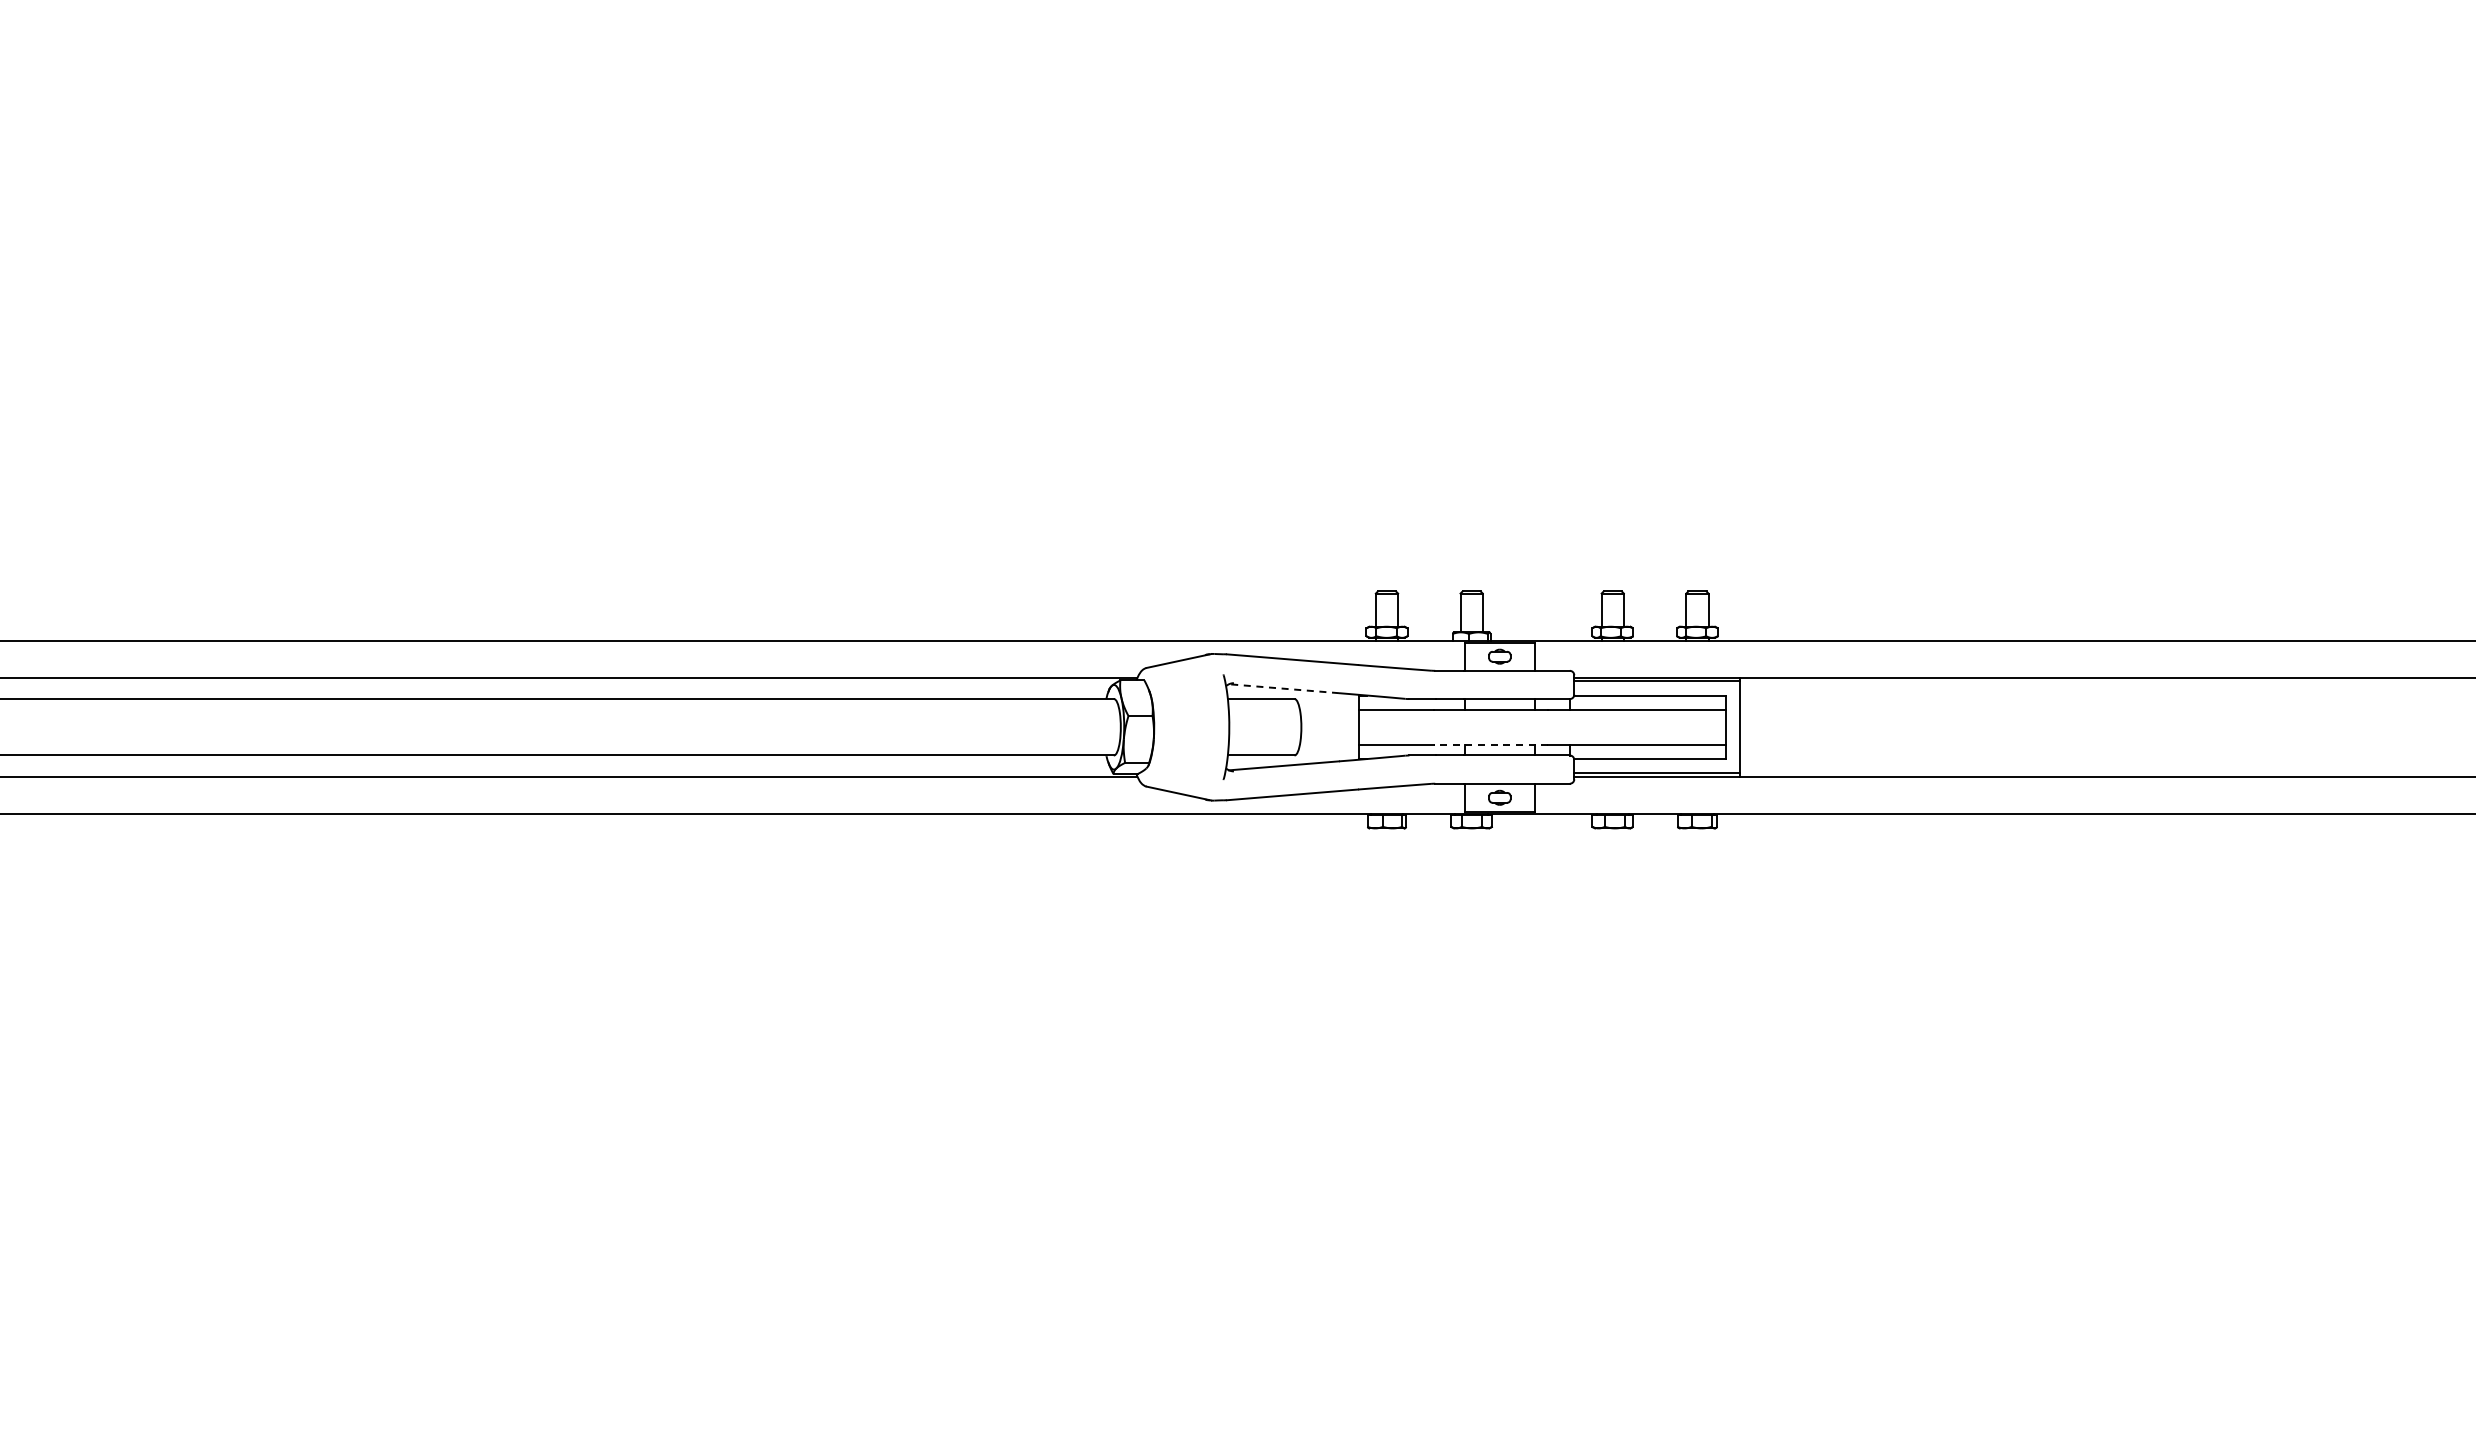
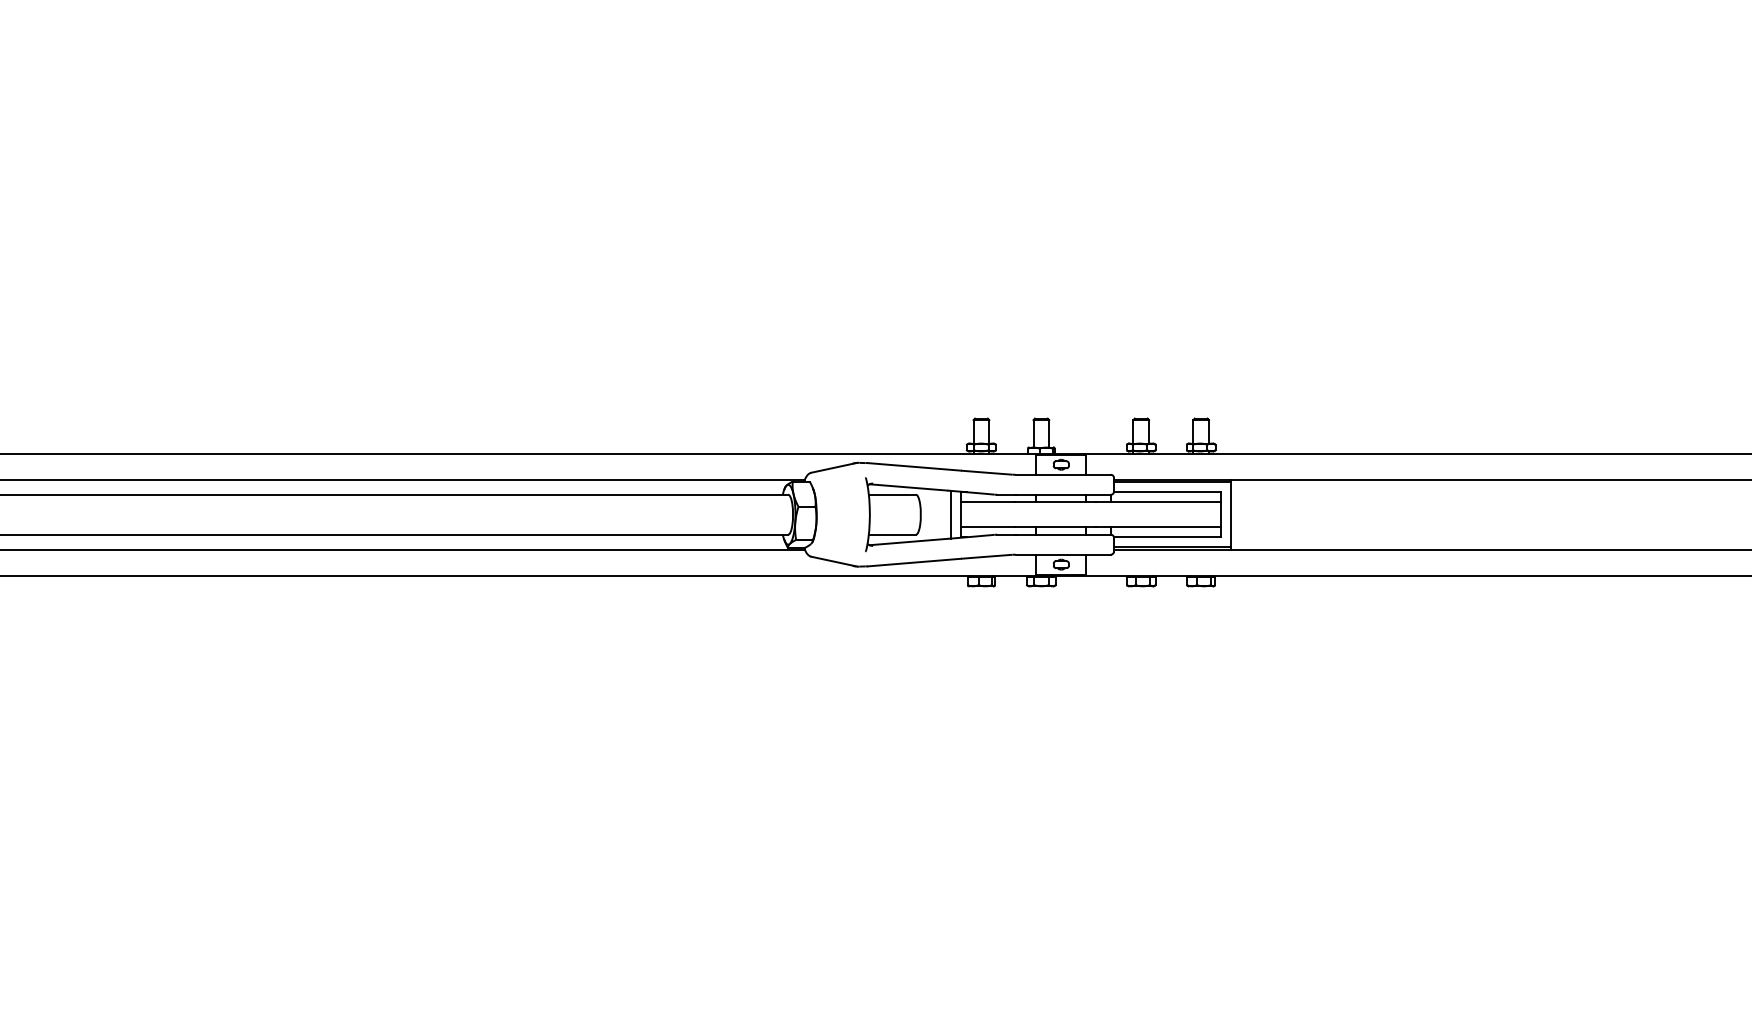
line: (1283, 688) -> (908, 487), dashed -> solid
line: (1344, 726) -> (951, 514), added
line: (1490, 744) -> (1054, 526), dashed -> solid

